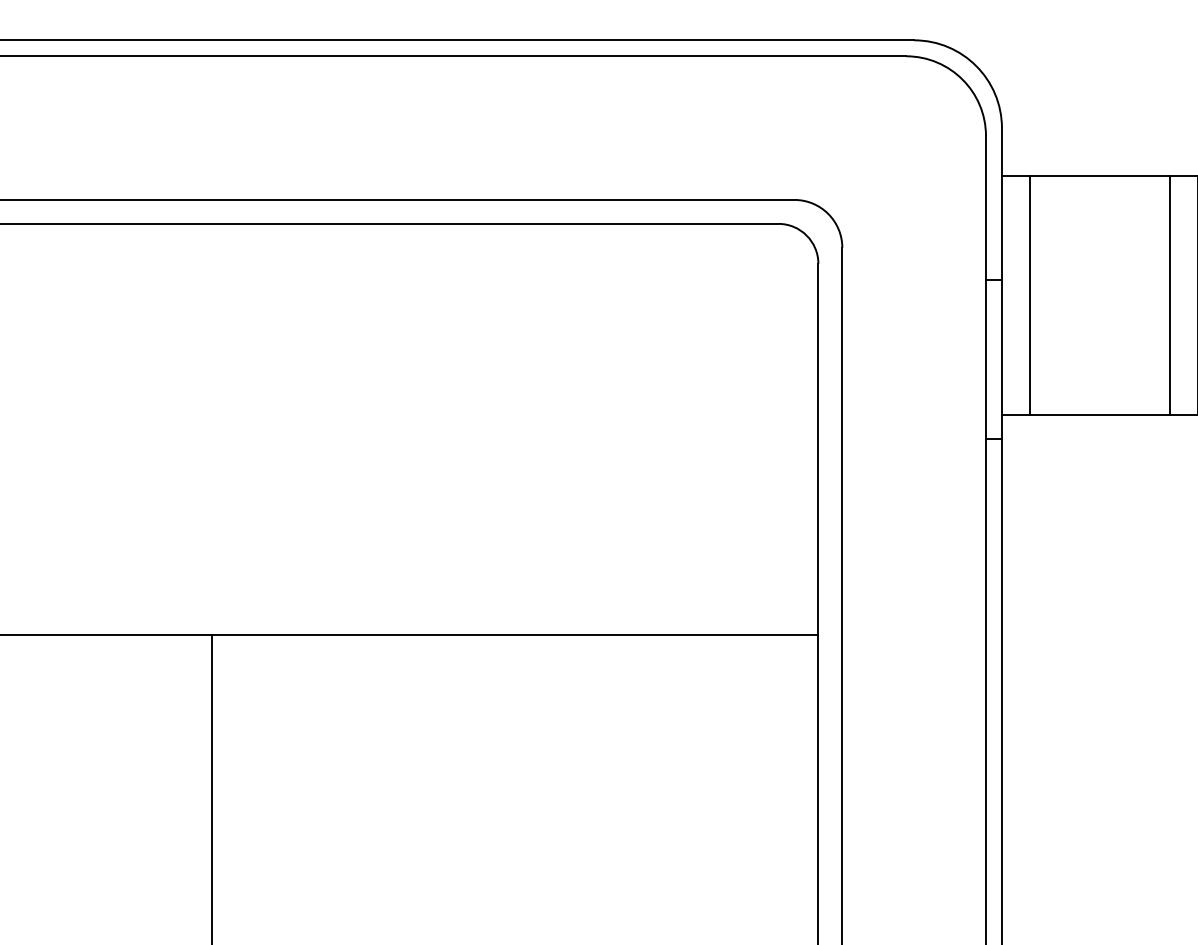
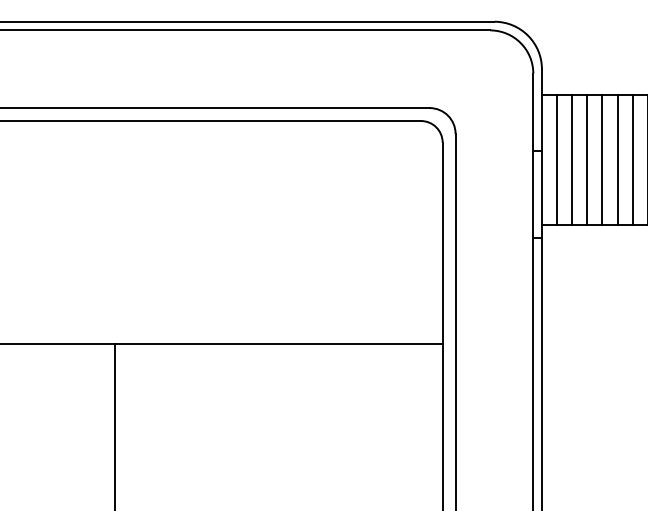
line: (1058, 295) -> (572, 159), added
line: (1086, 295) -> (587, 159), added
line: (1113, 295) -> (602, 159), added
line: (1141, 295) -> (617, 159), added

